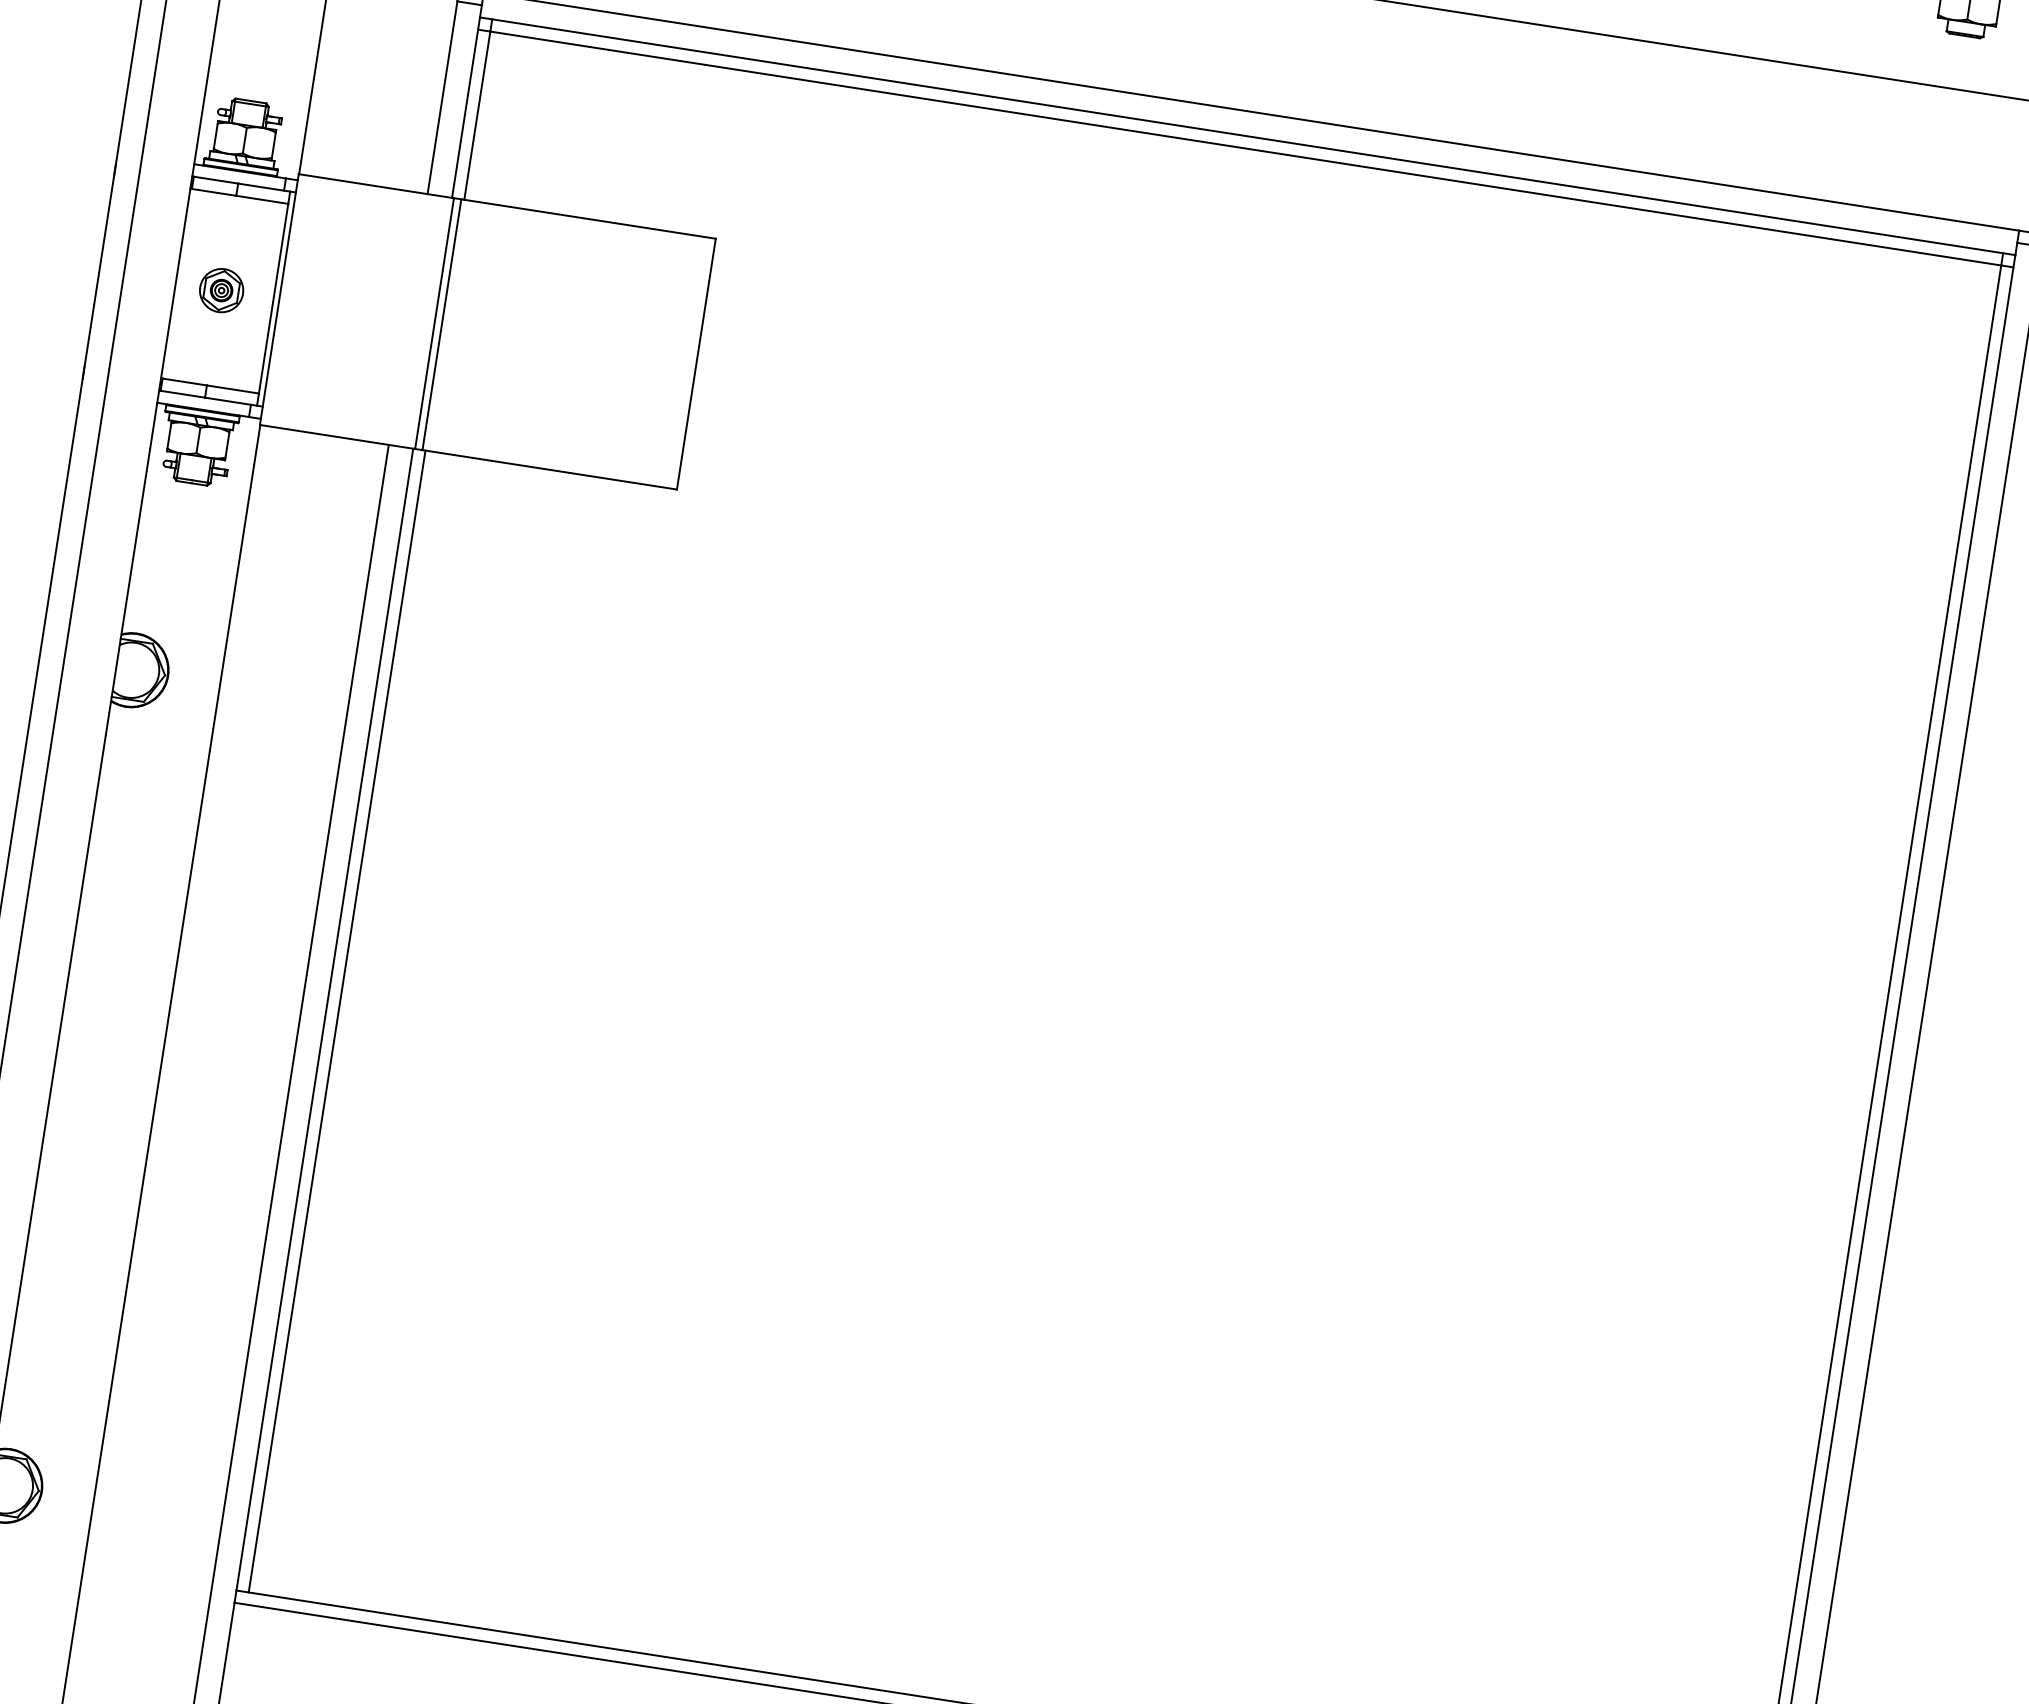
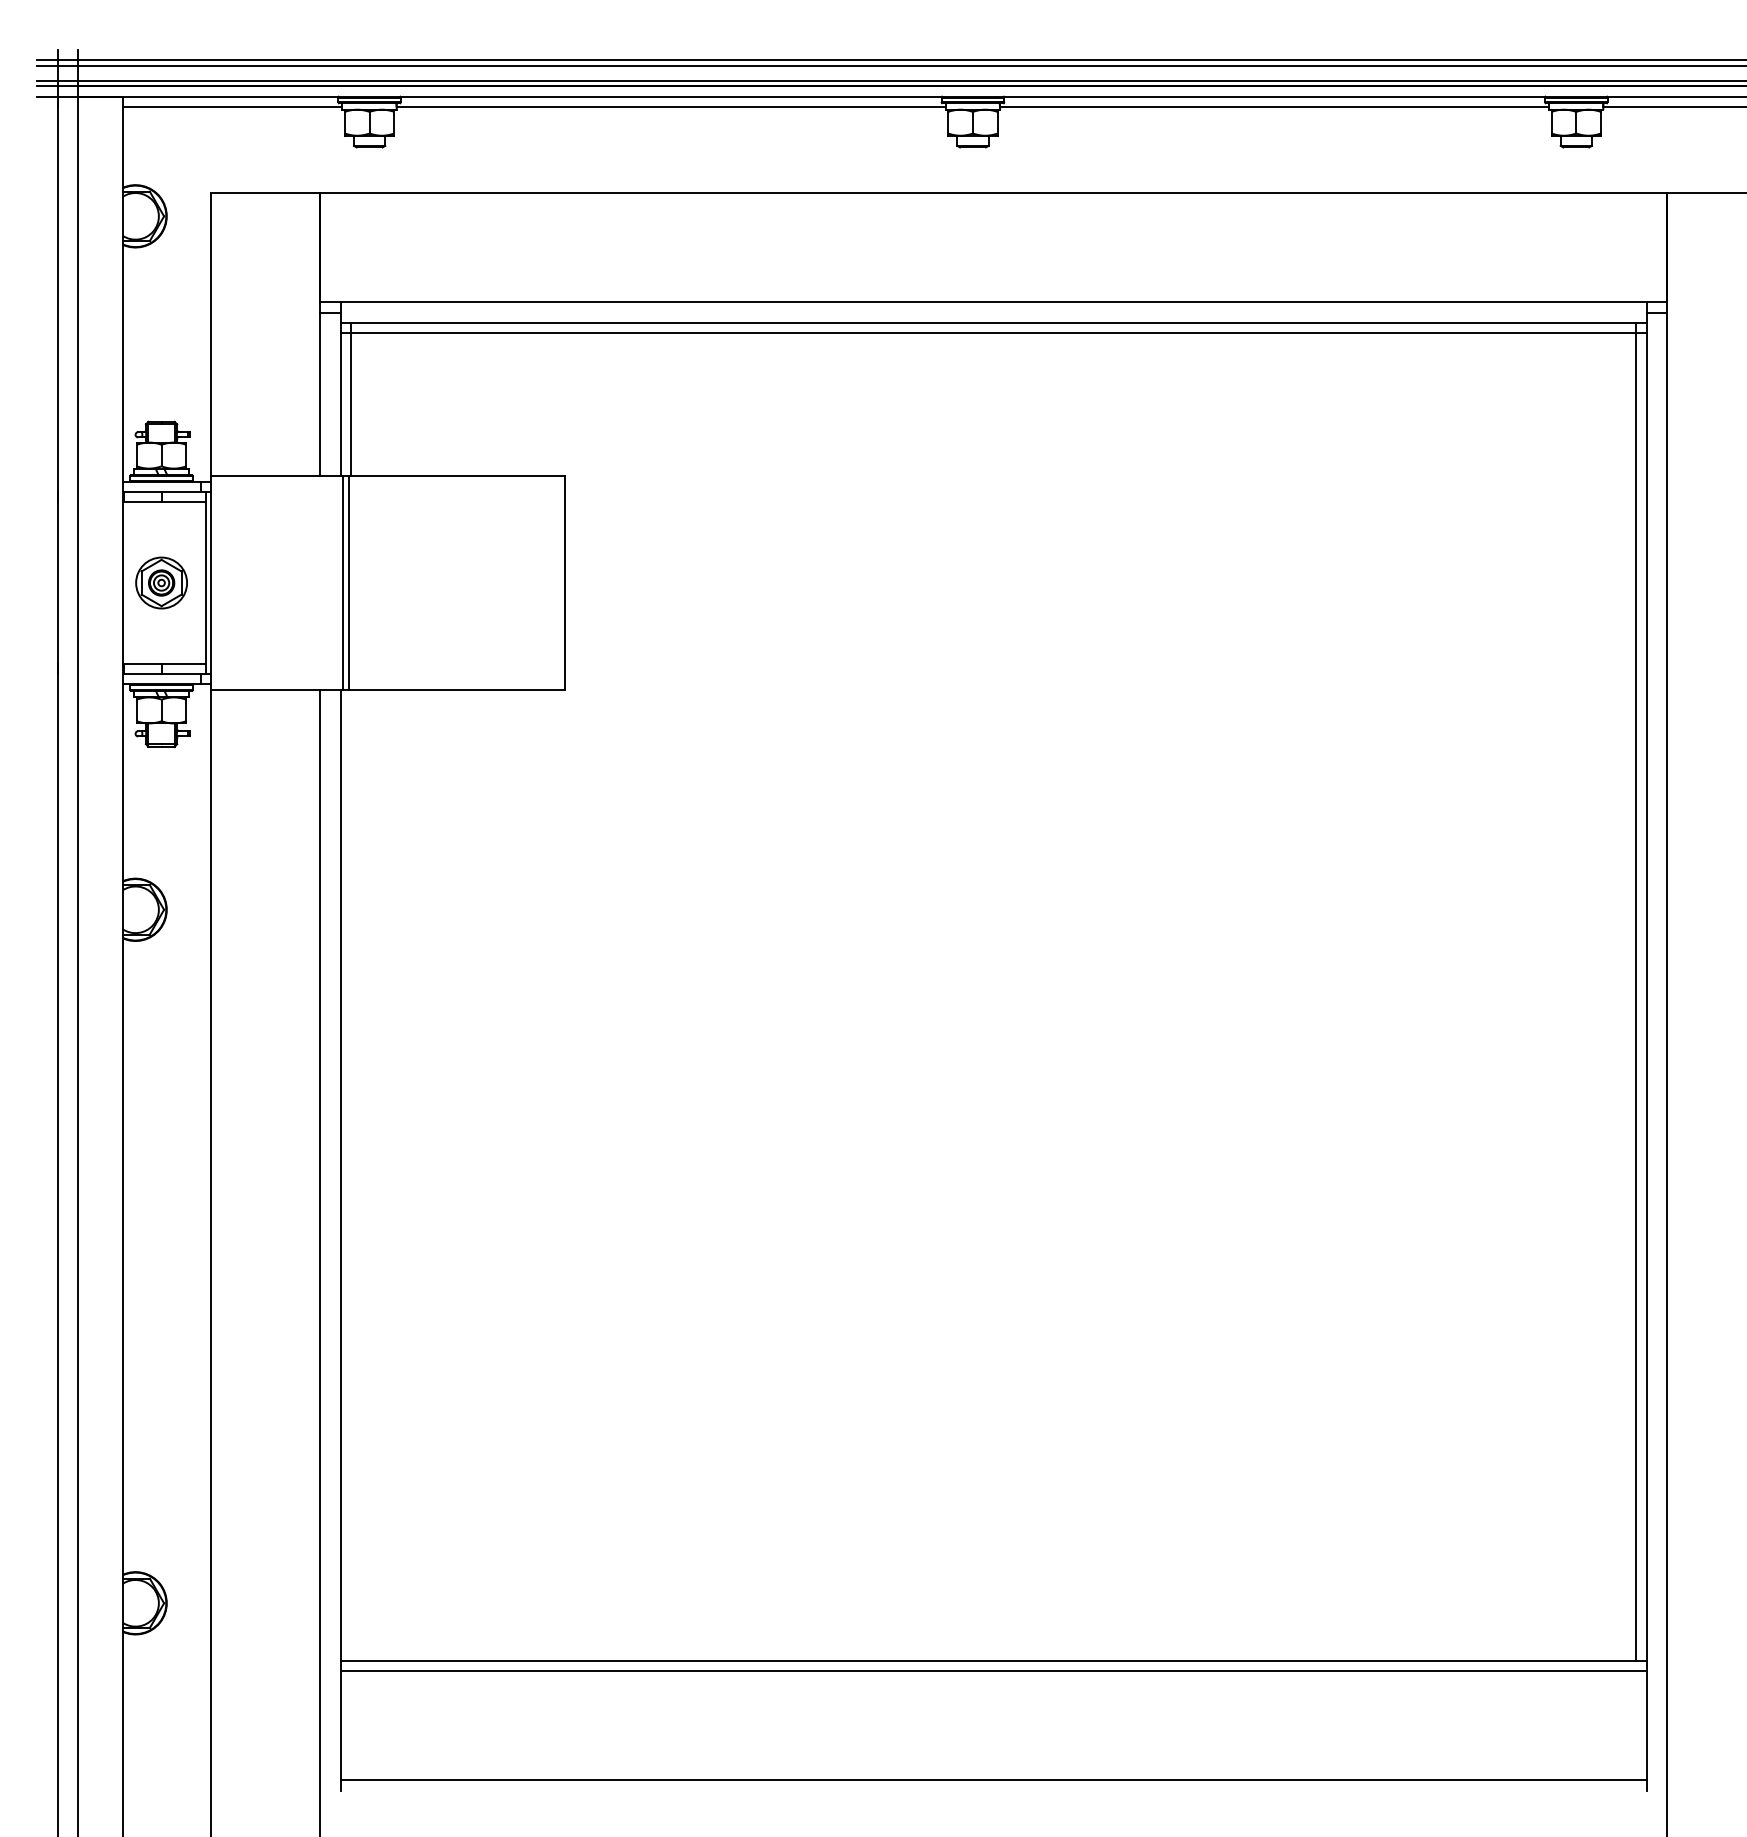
part: (221, 289) -> (161, 582), size x1.4
line: (337, 1020) -> (351, 1174), removed

